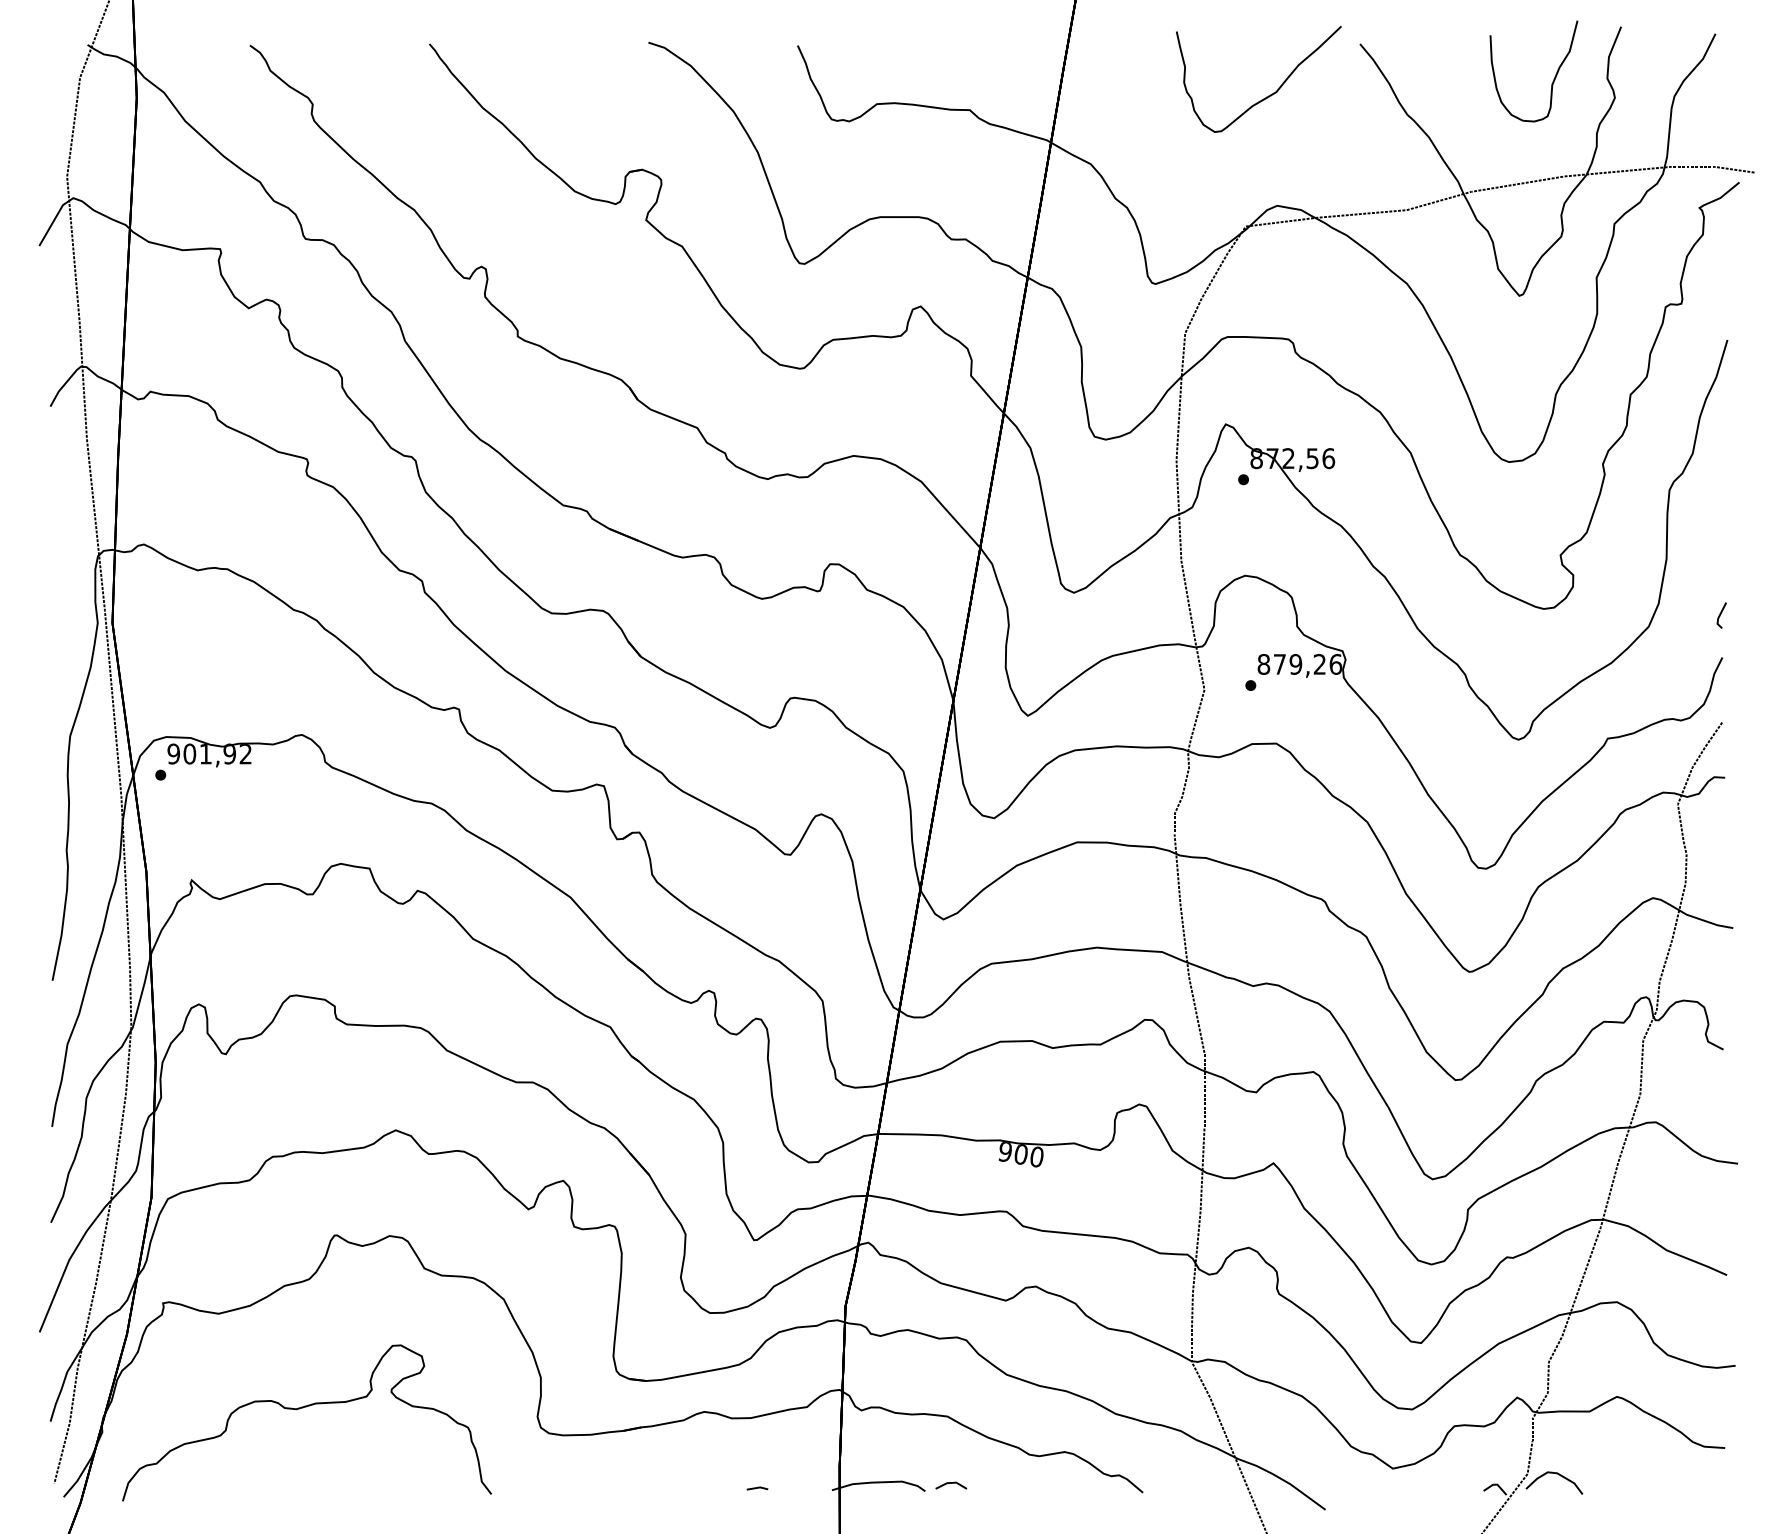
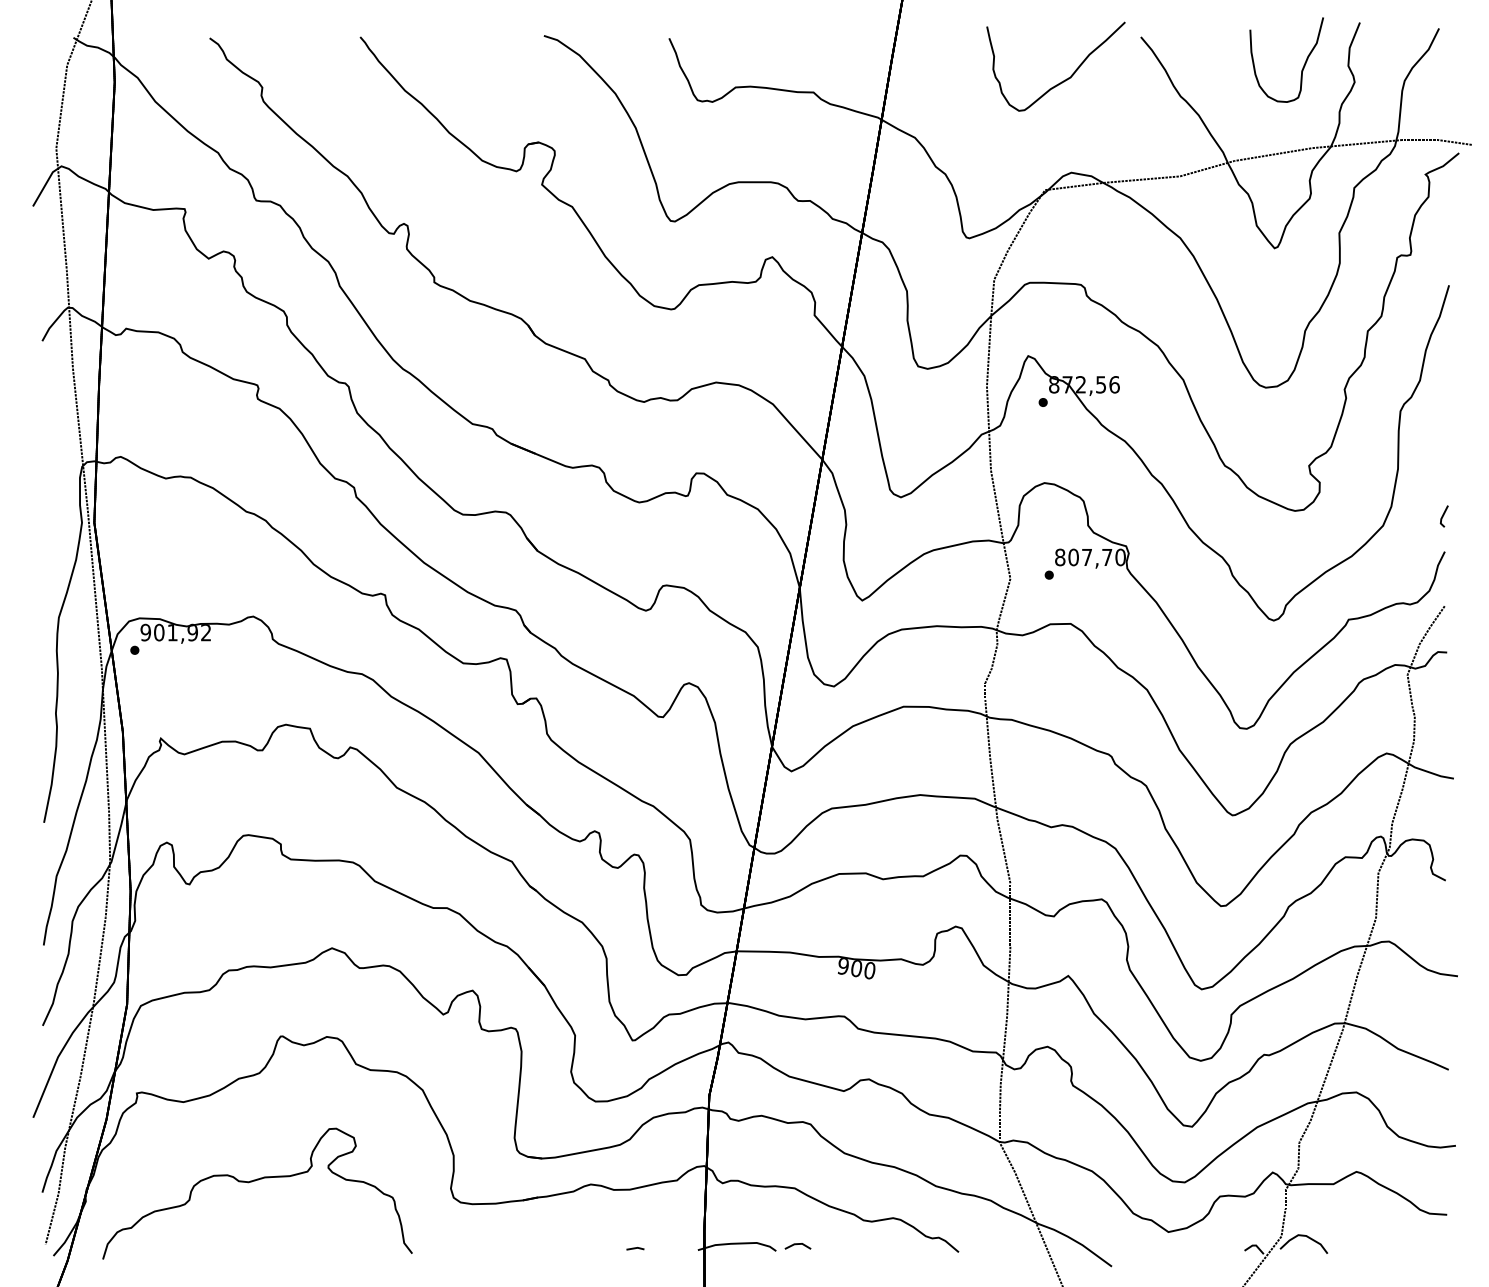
text: (1307, 664) -> (1096, 557), 879,26 -> 807,70

